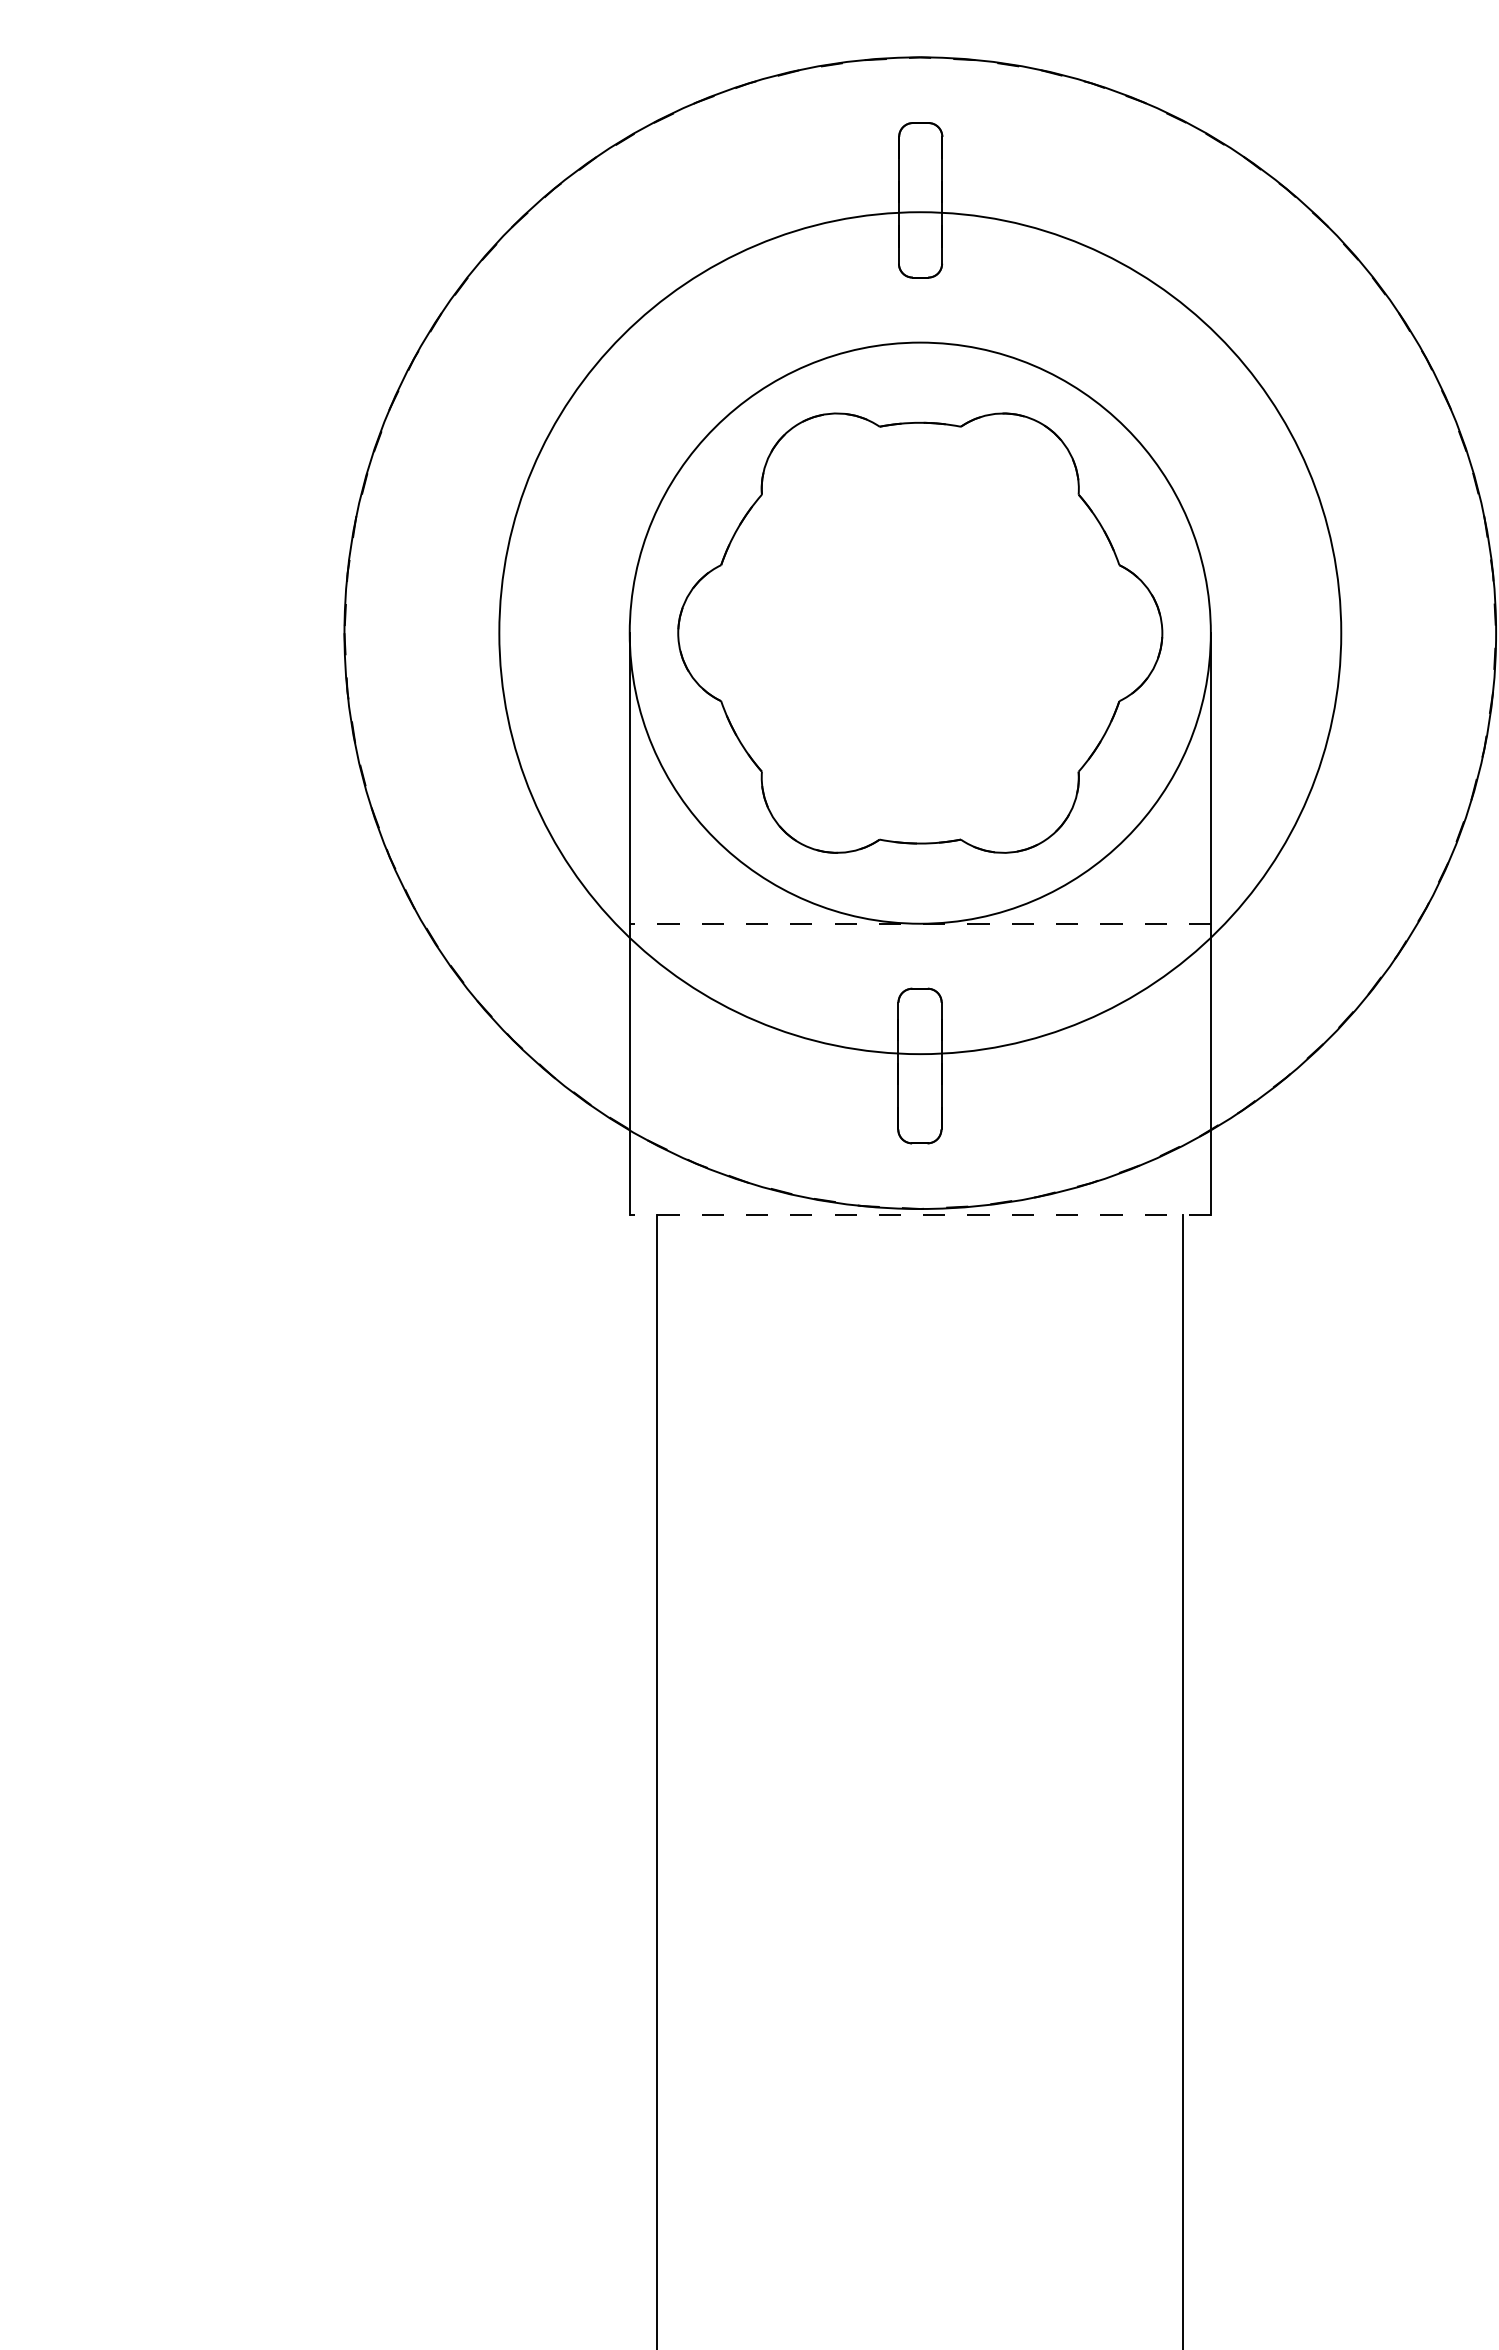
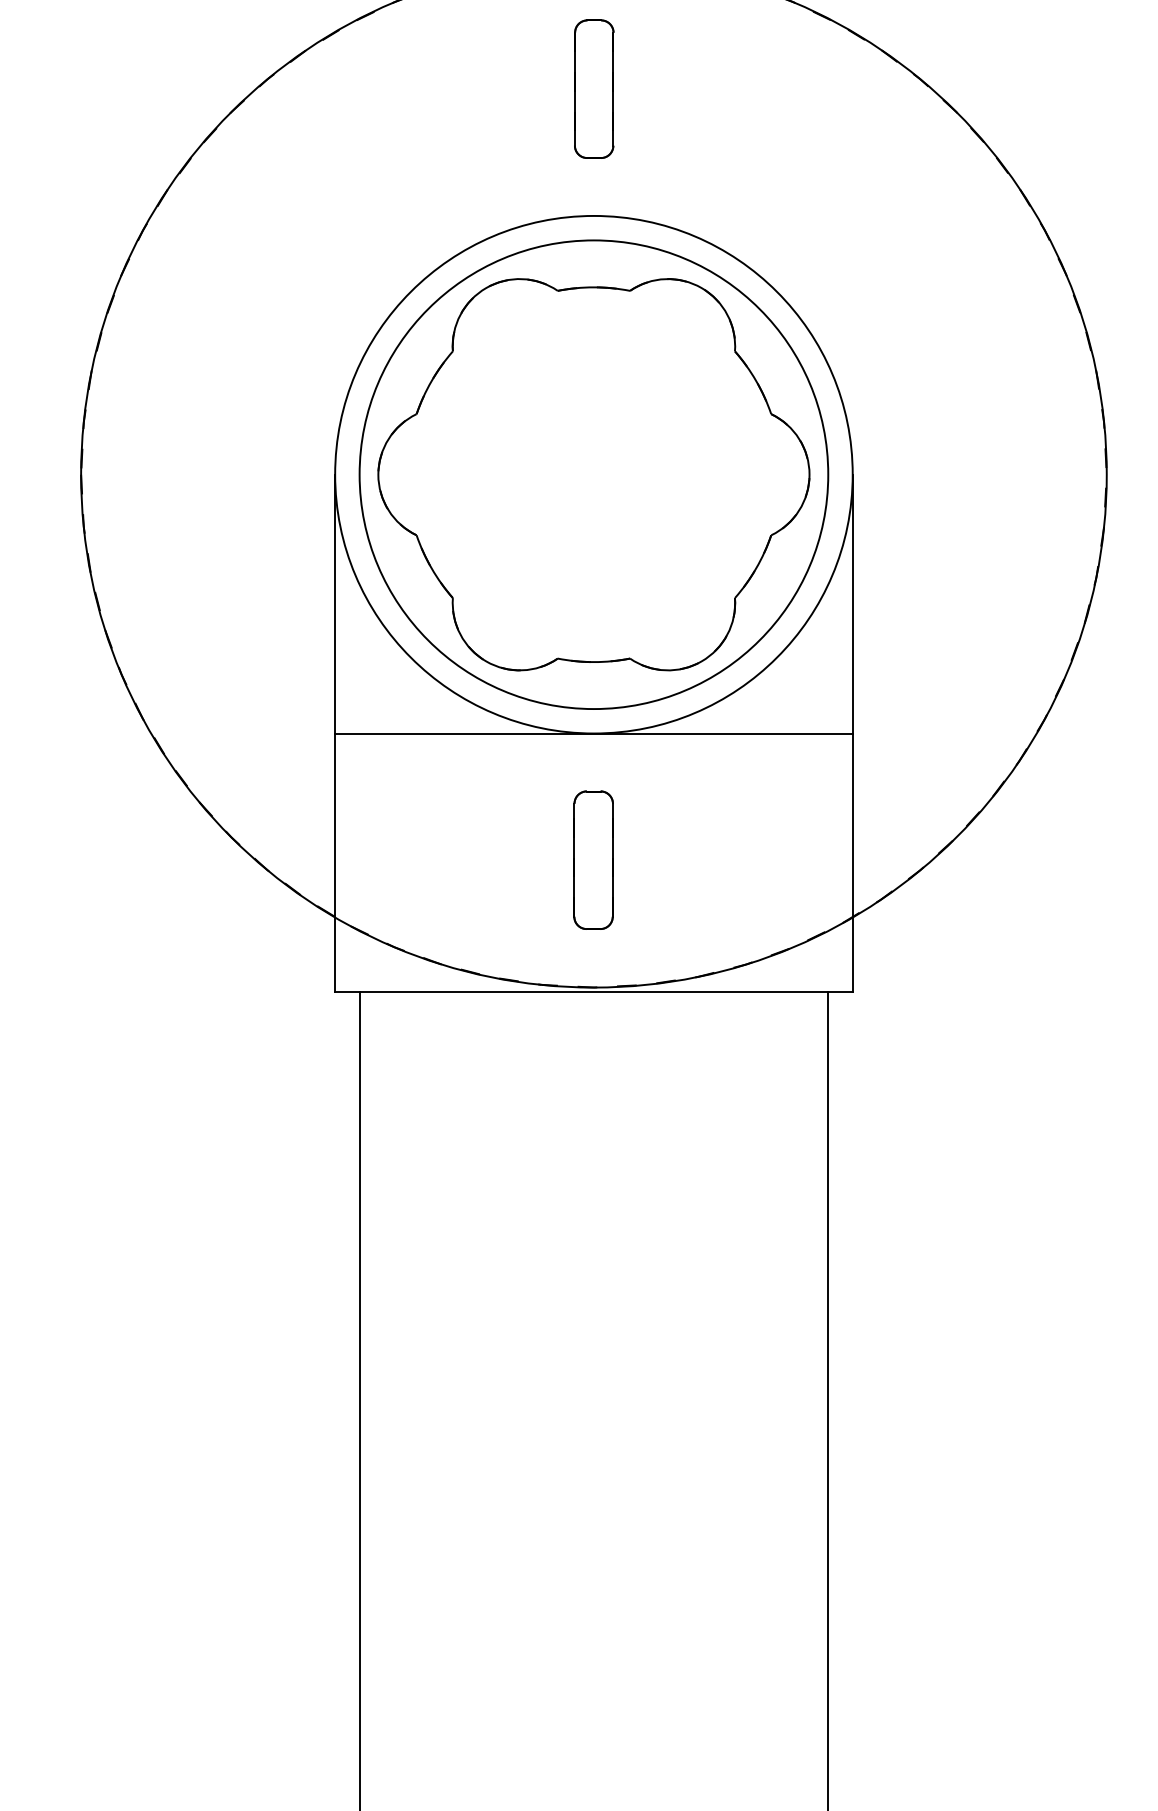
circle: (920, 633) -> (594, 475), size x0.62
line: (920, 923) -> (594, 733), dashed -> solid
line: (920, 1214) -> (594, 992), dashed -> solid

